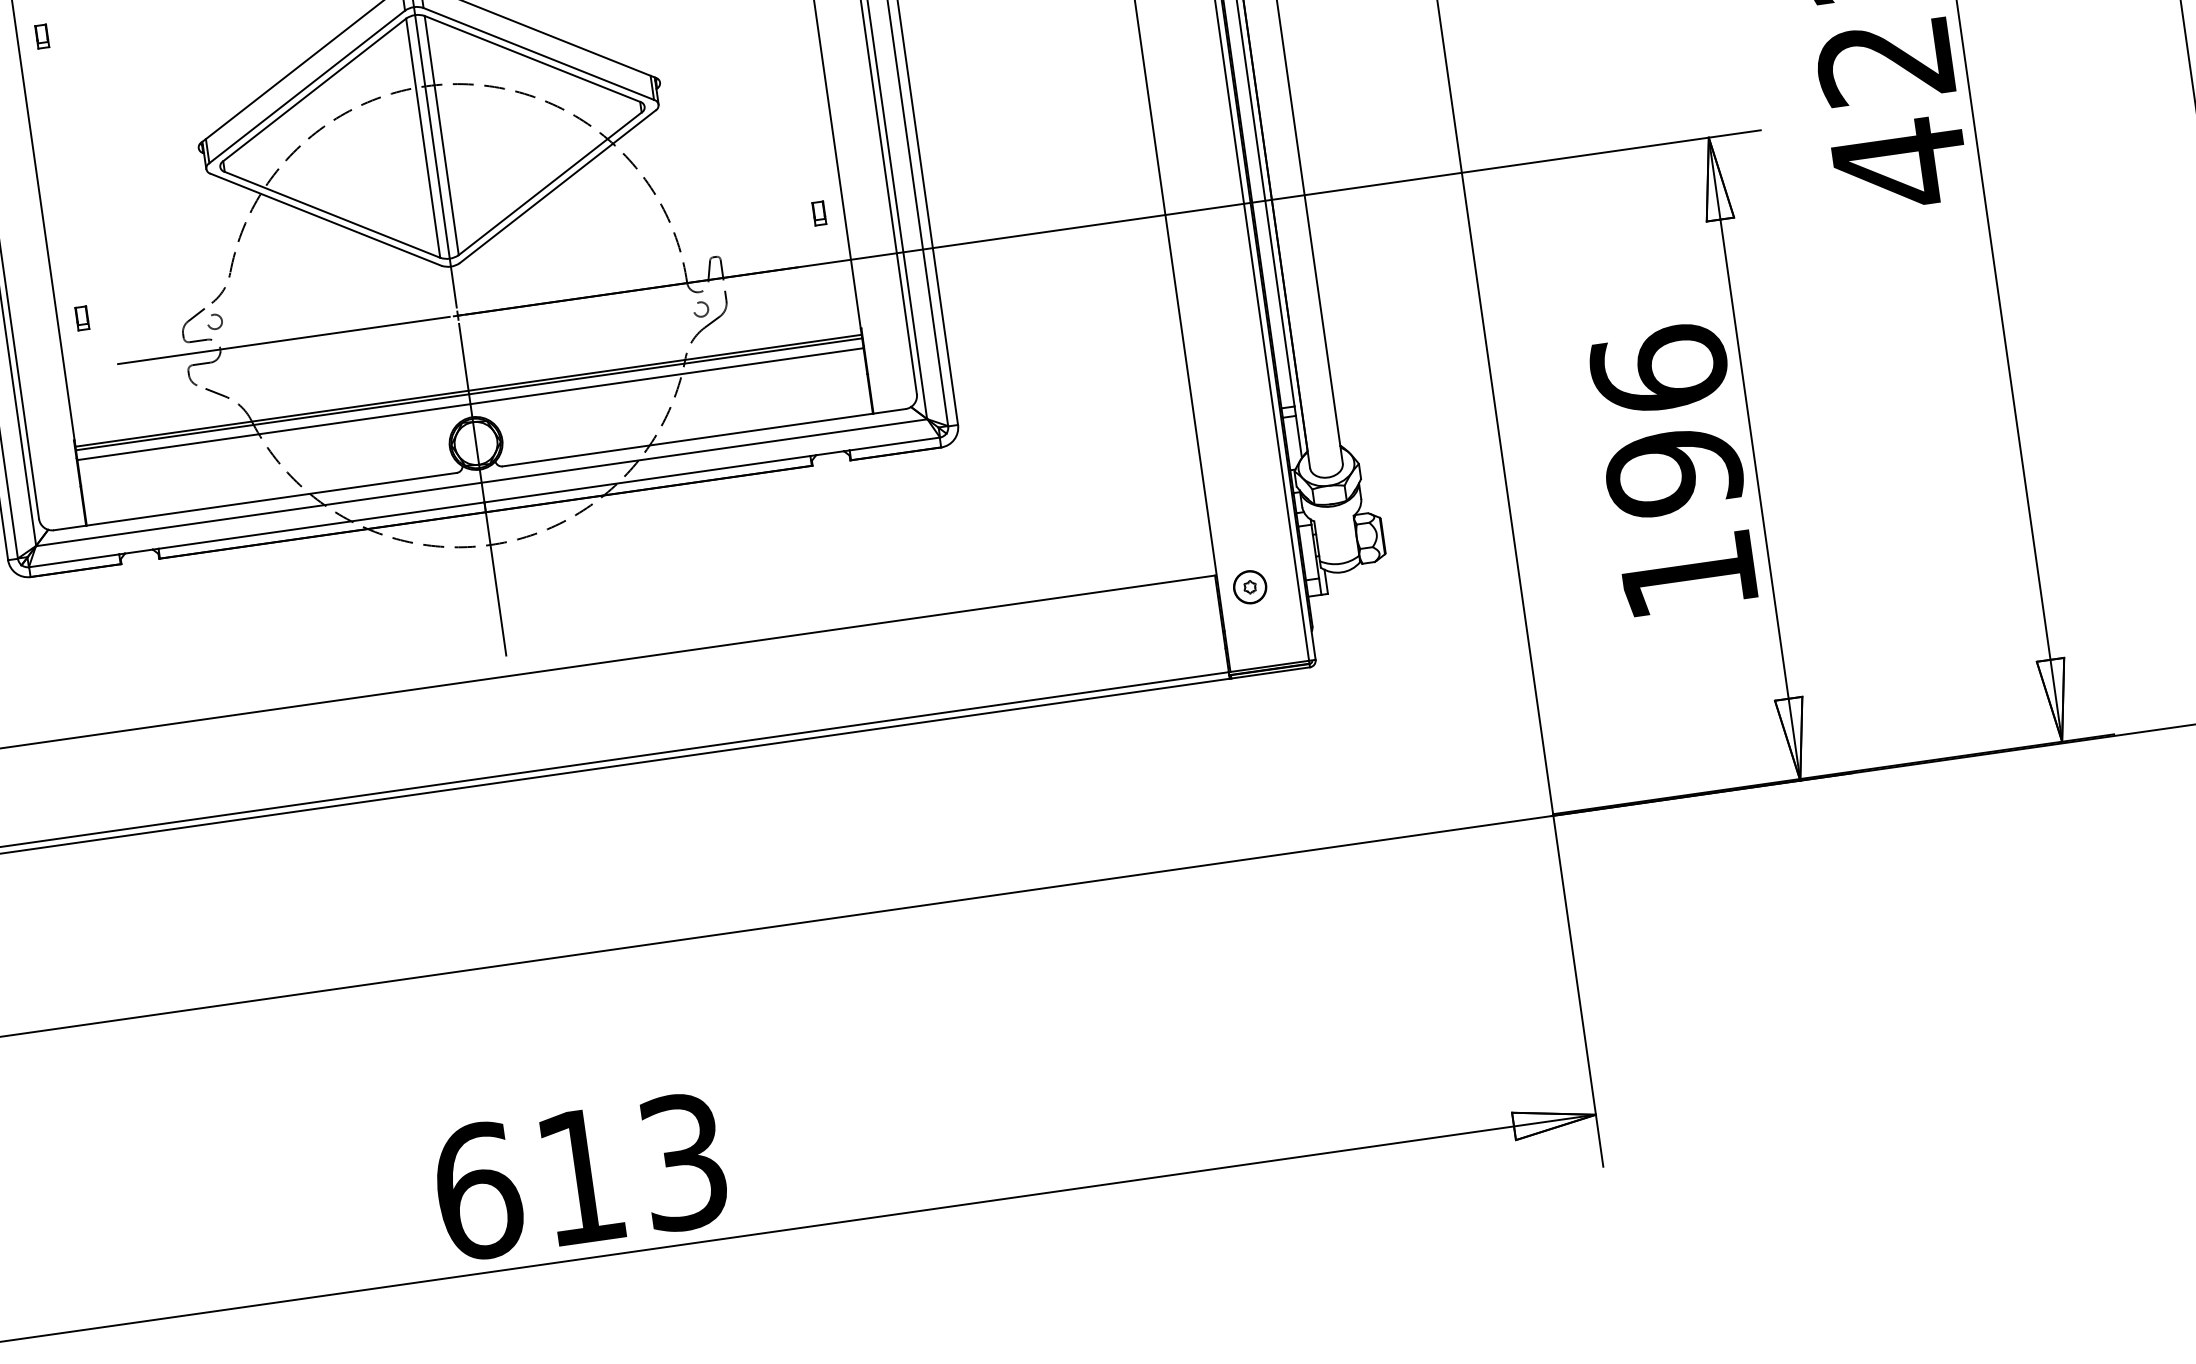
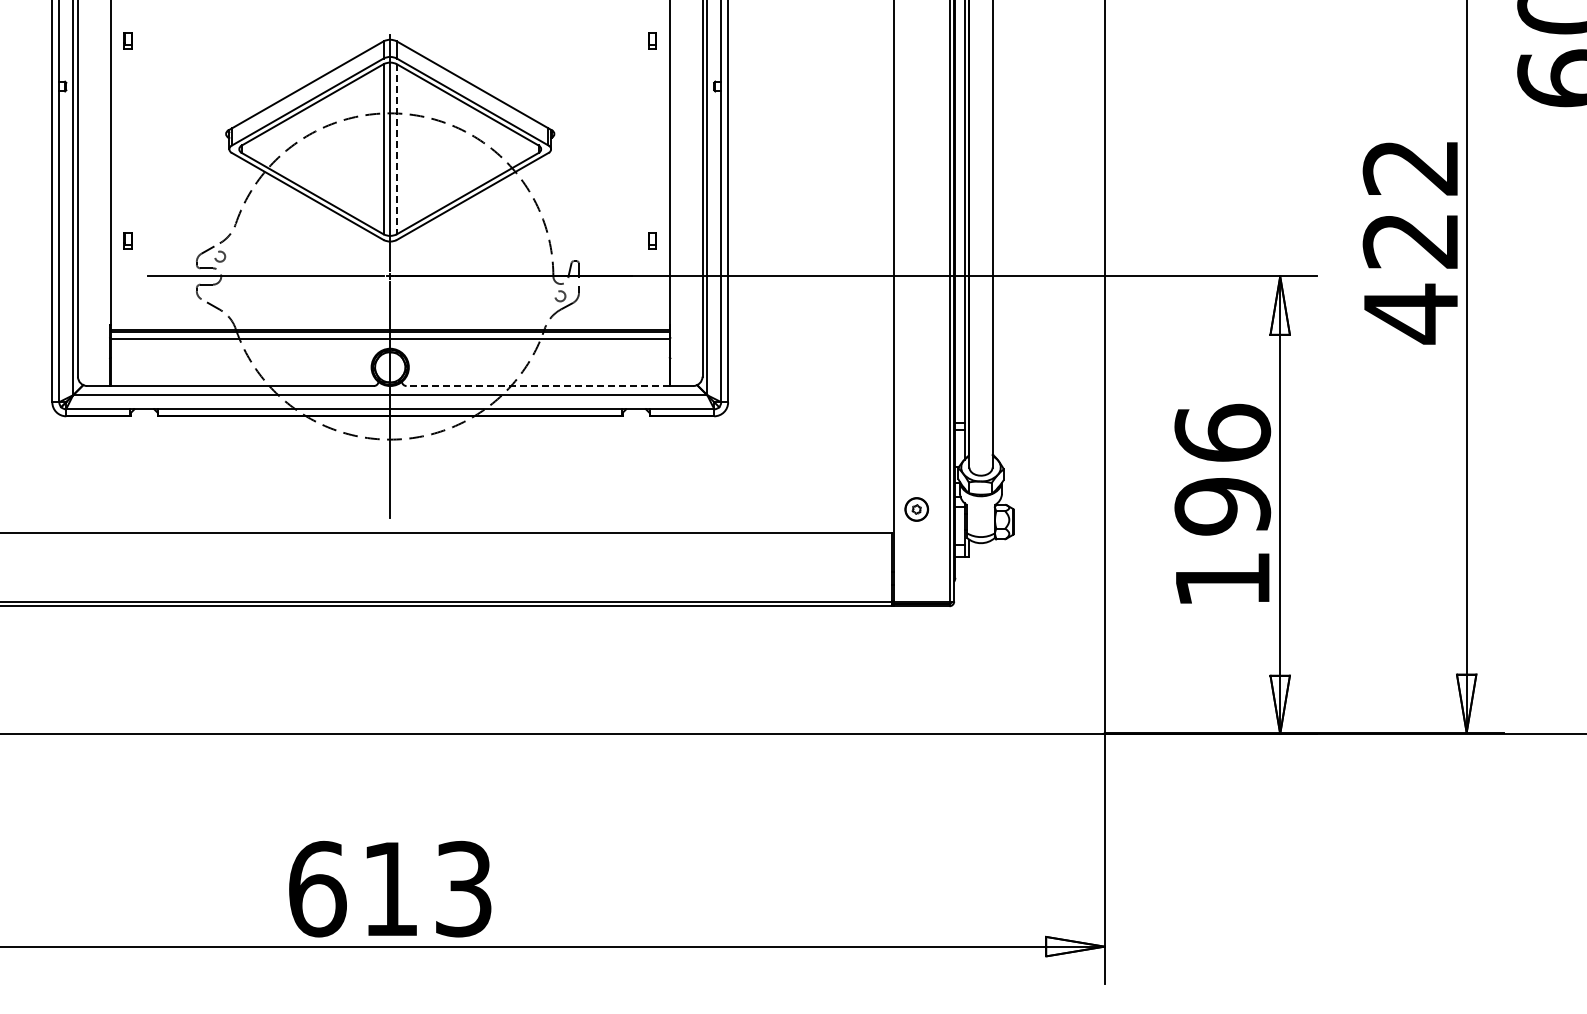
line: (441, 135) -> (396, 149), solid -> dashed
line: (688, 440) -> (538, 386), solid -> dashed
part: (1249, 587) -> (916, 509), moved

